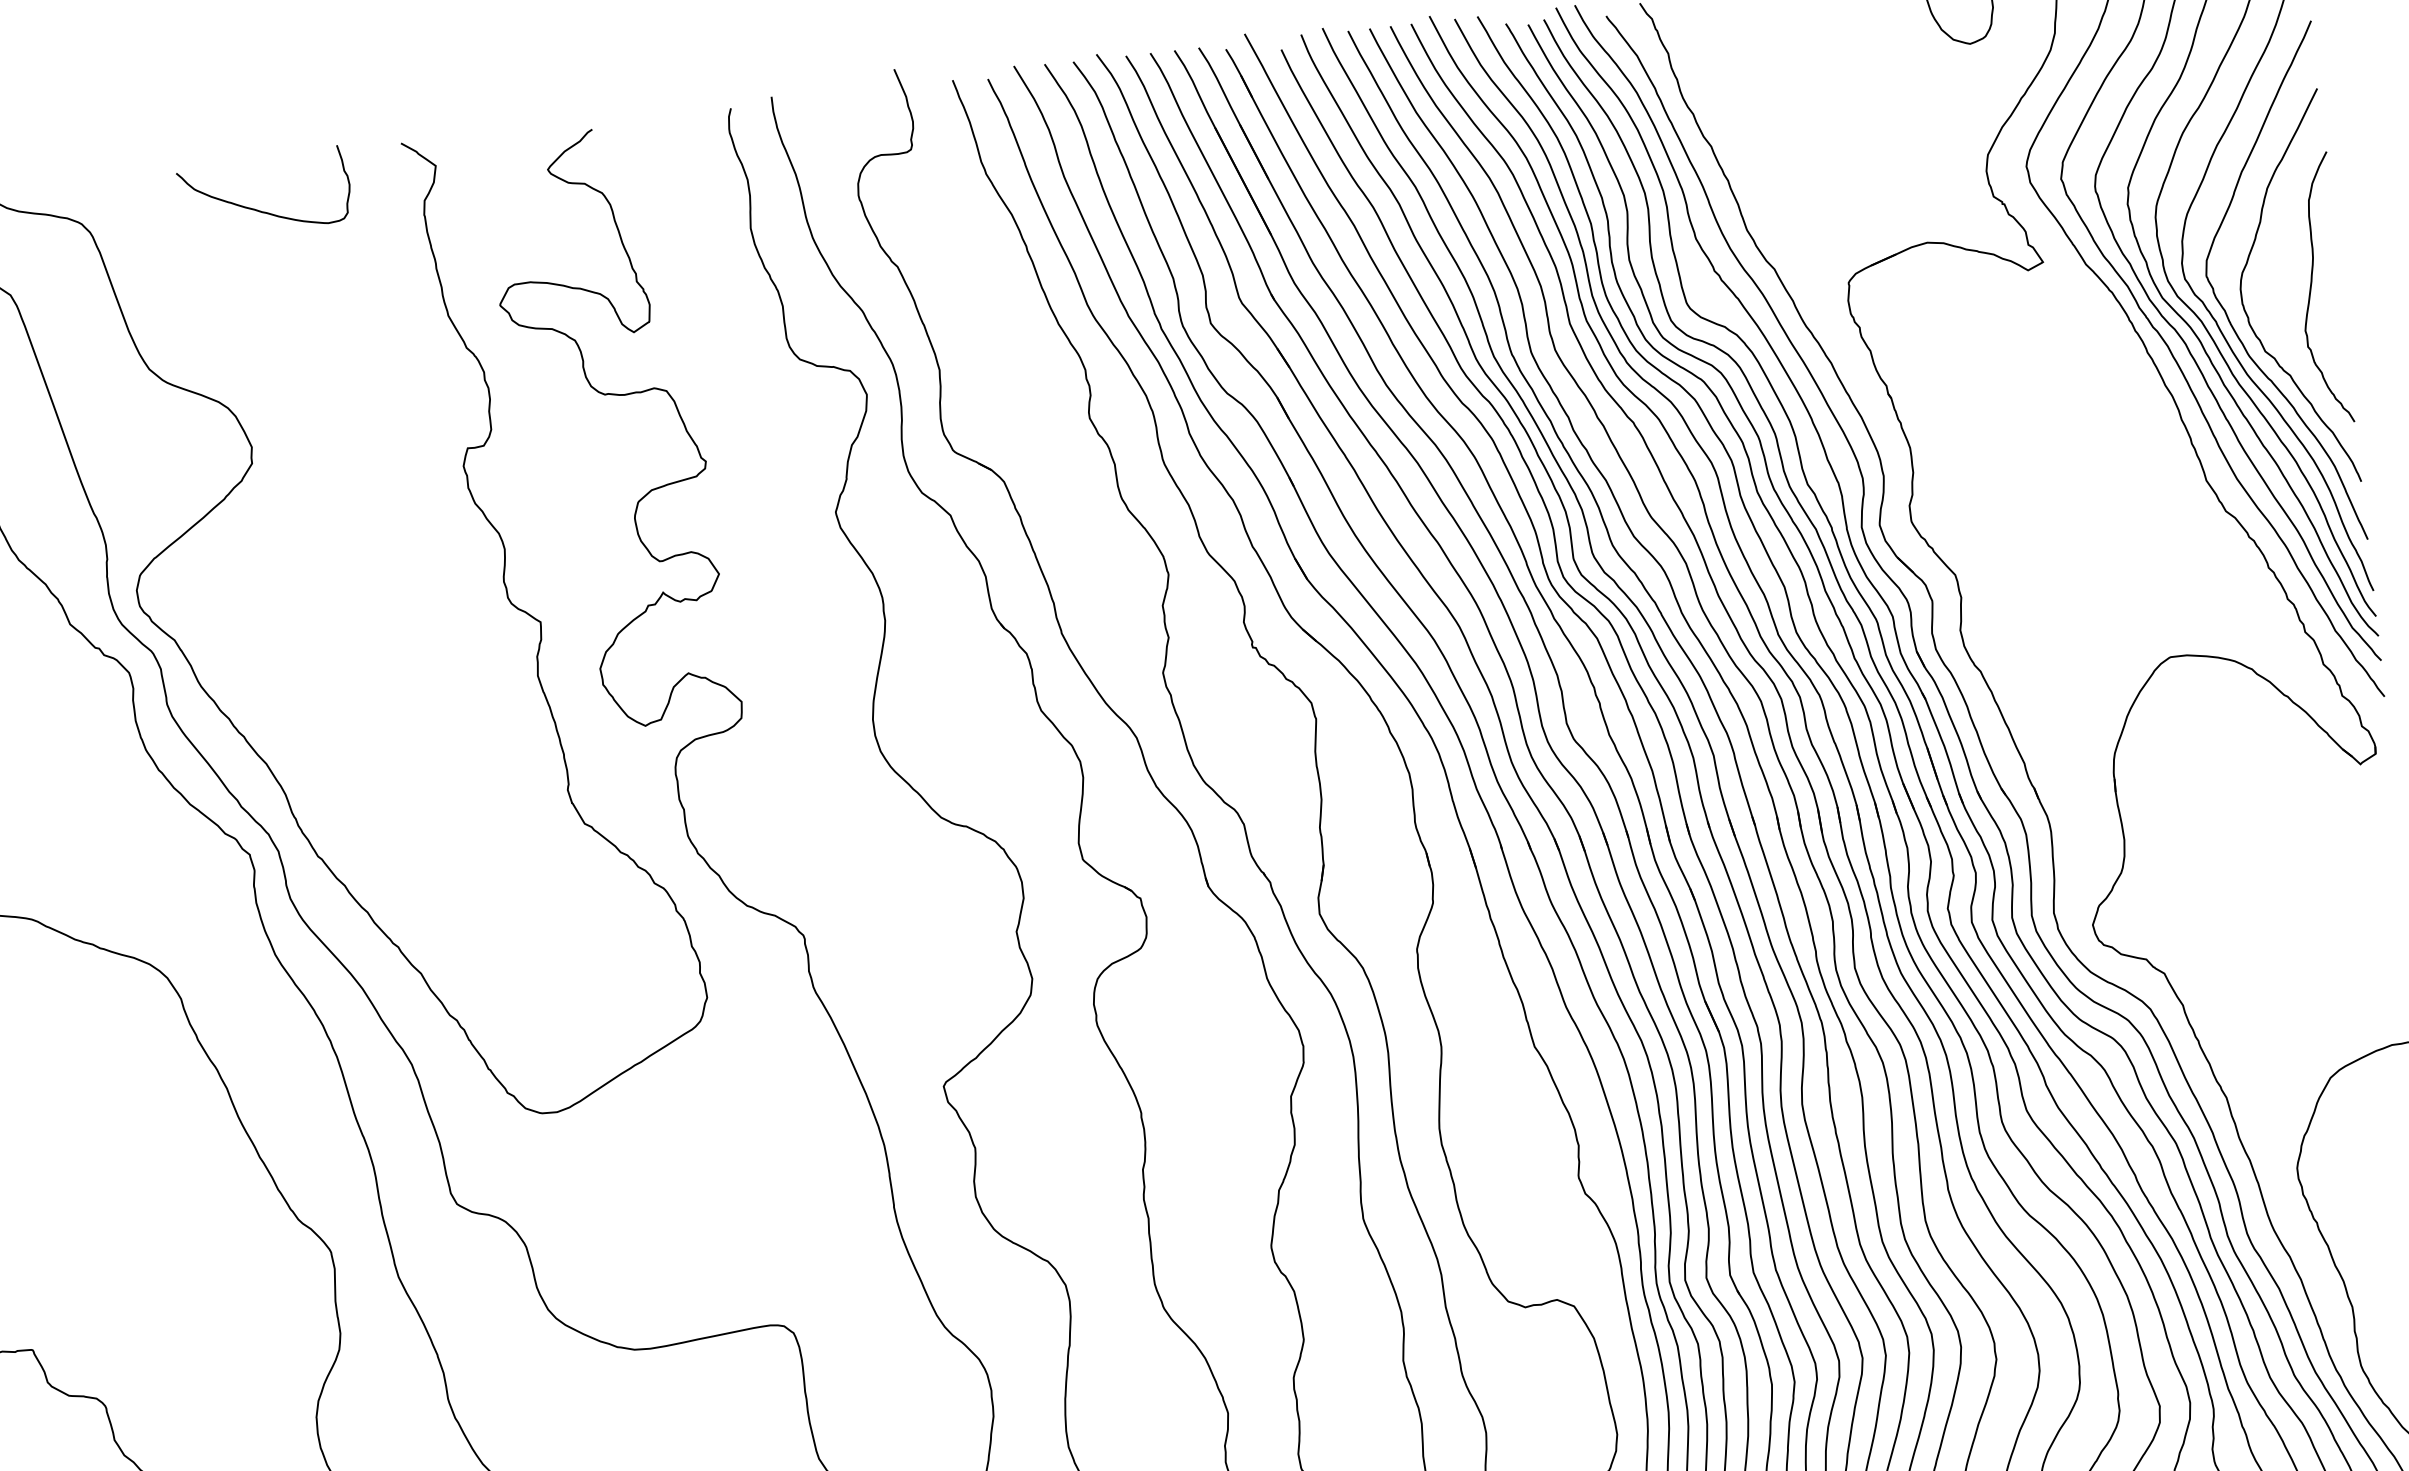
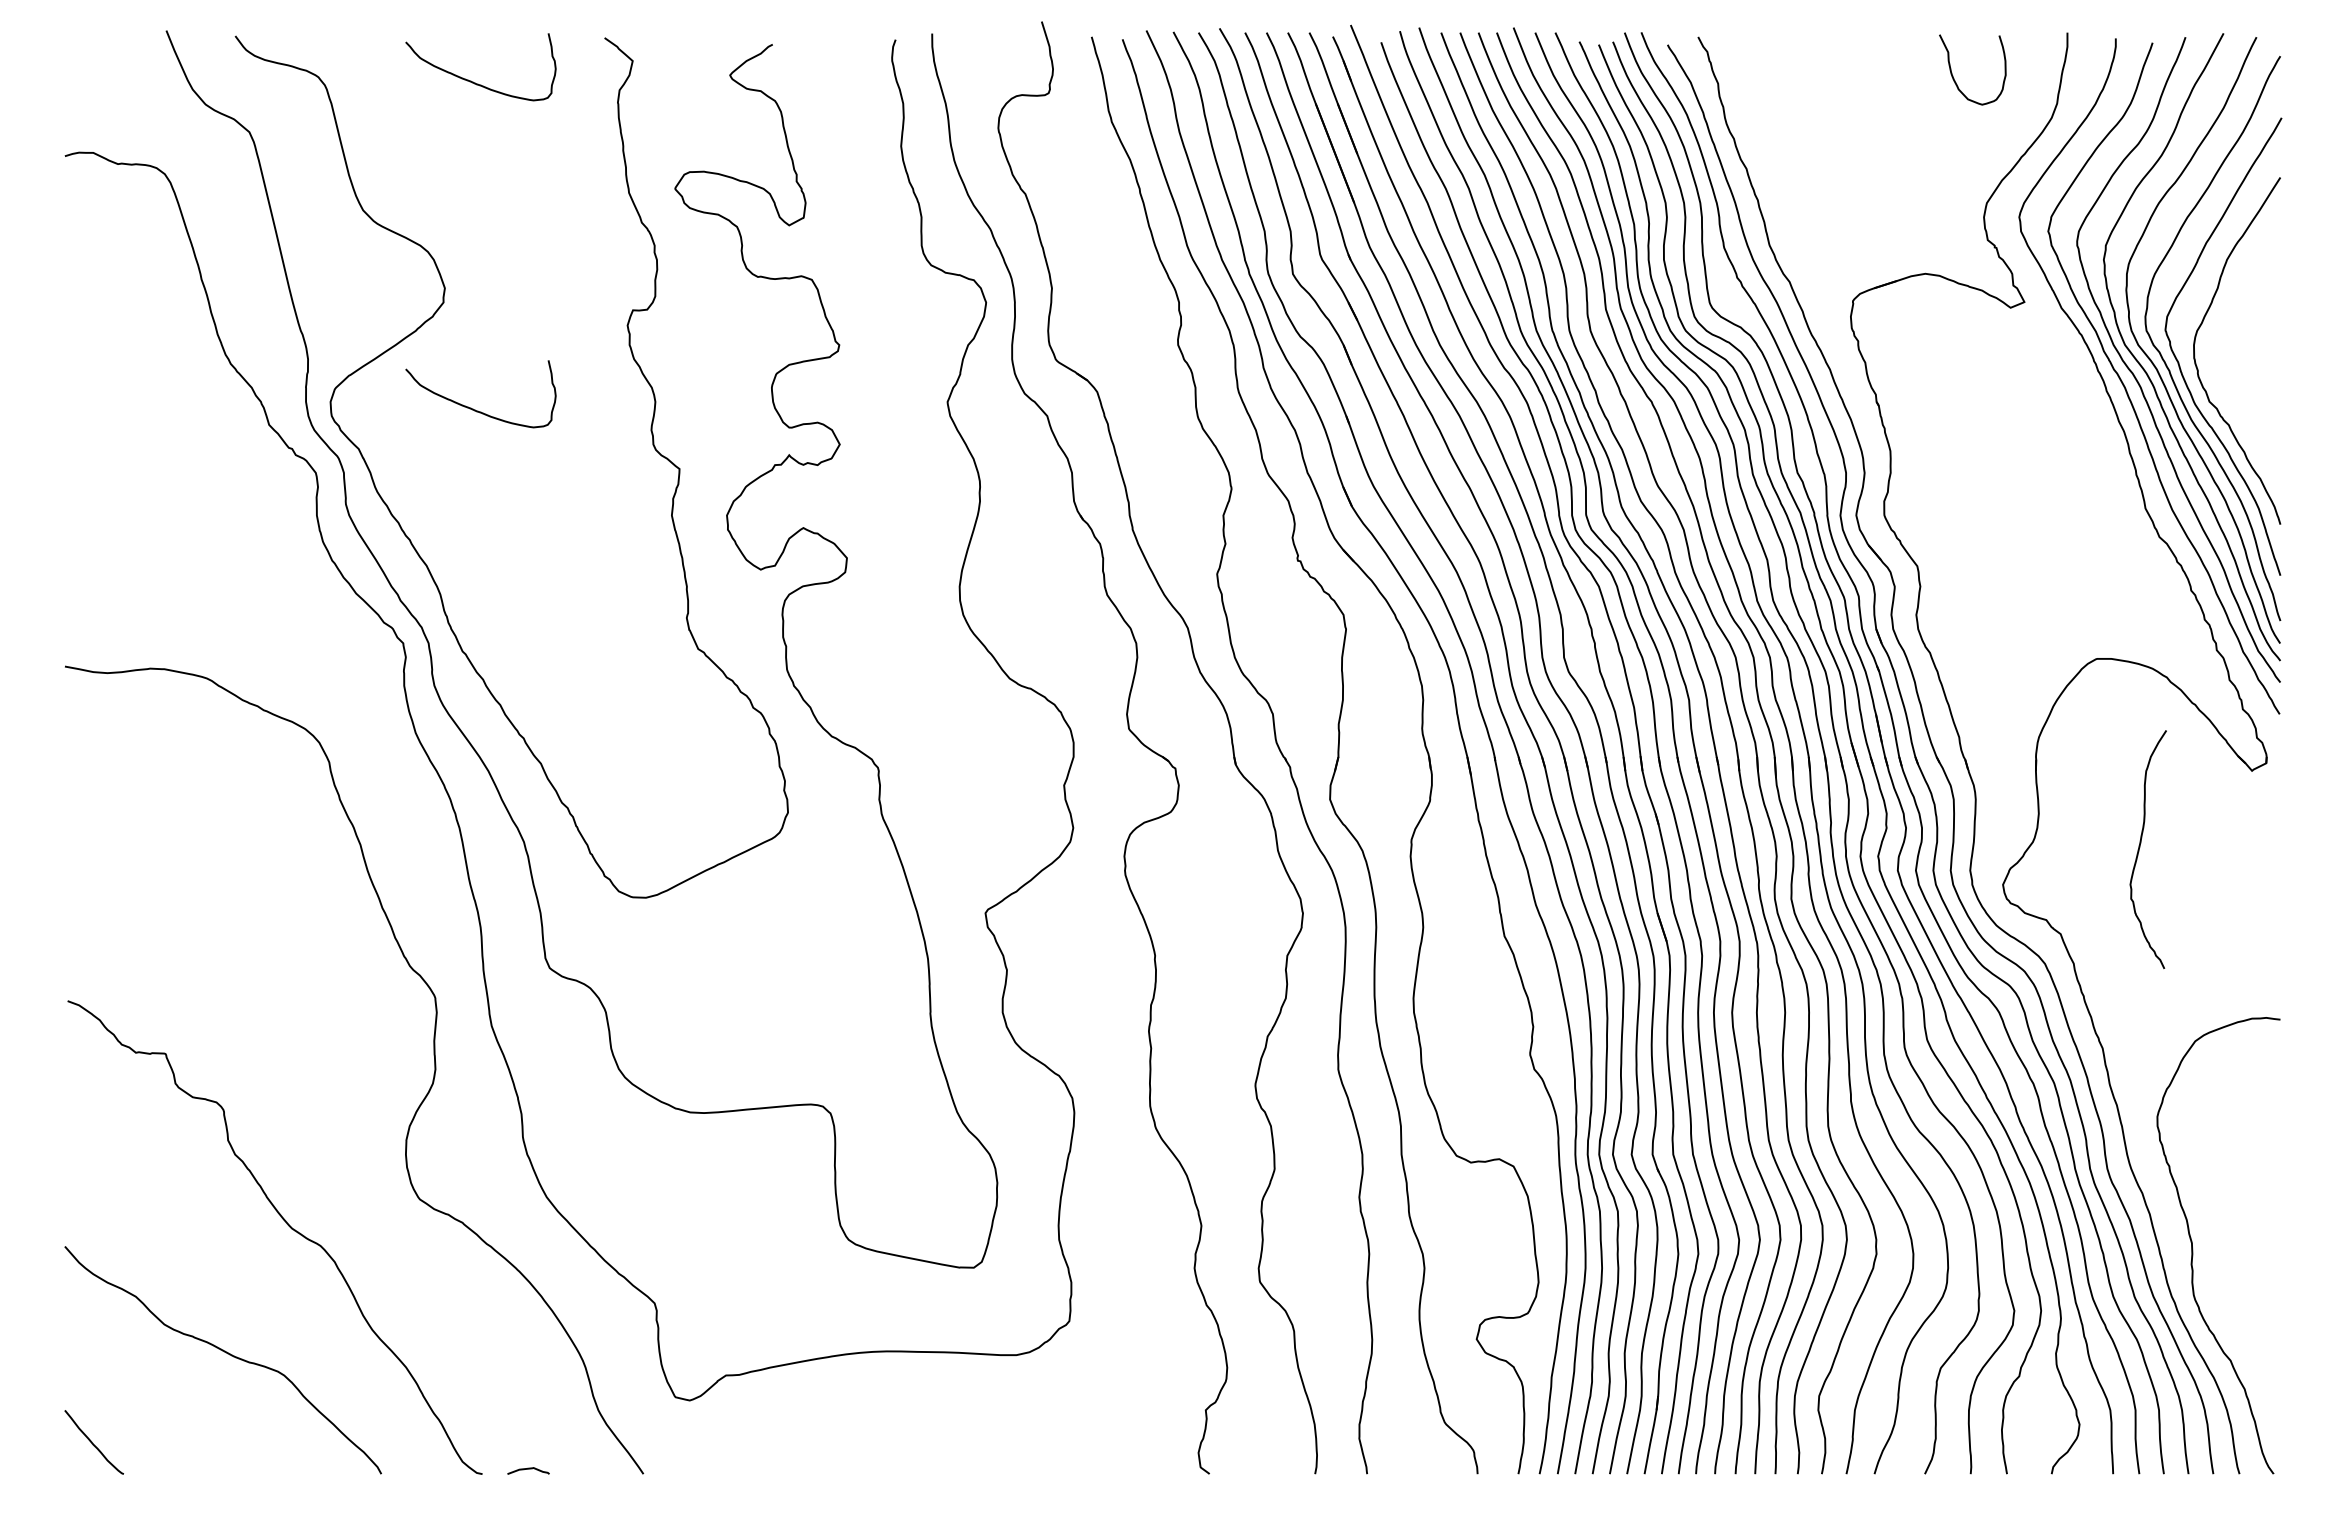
curve: (2312, 287) -> (2140, 847), moved
curve: (299, 579) -> (473, 408), added

